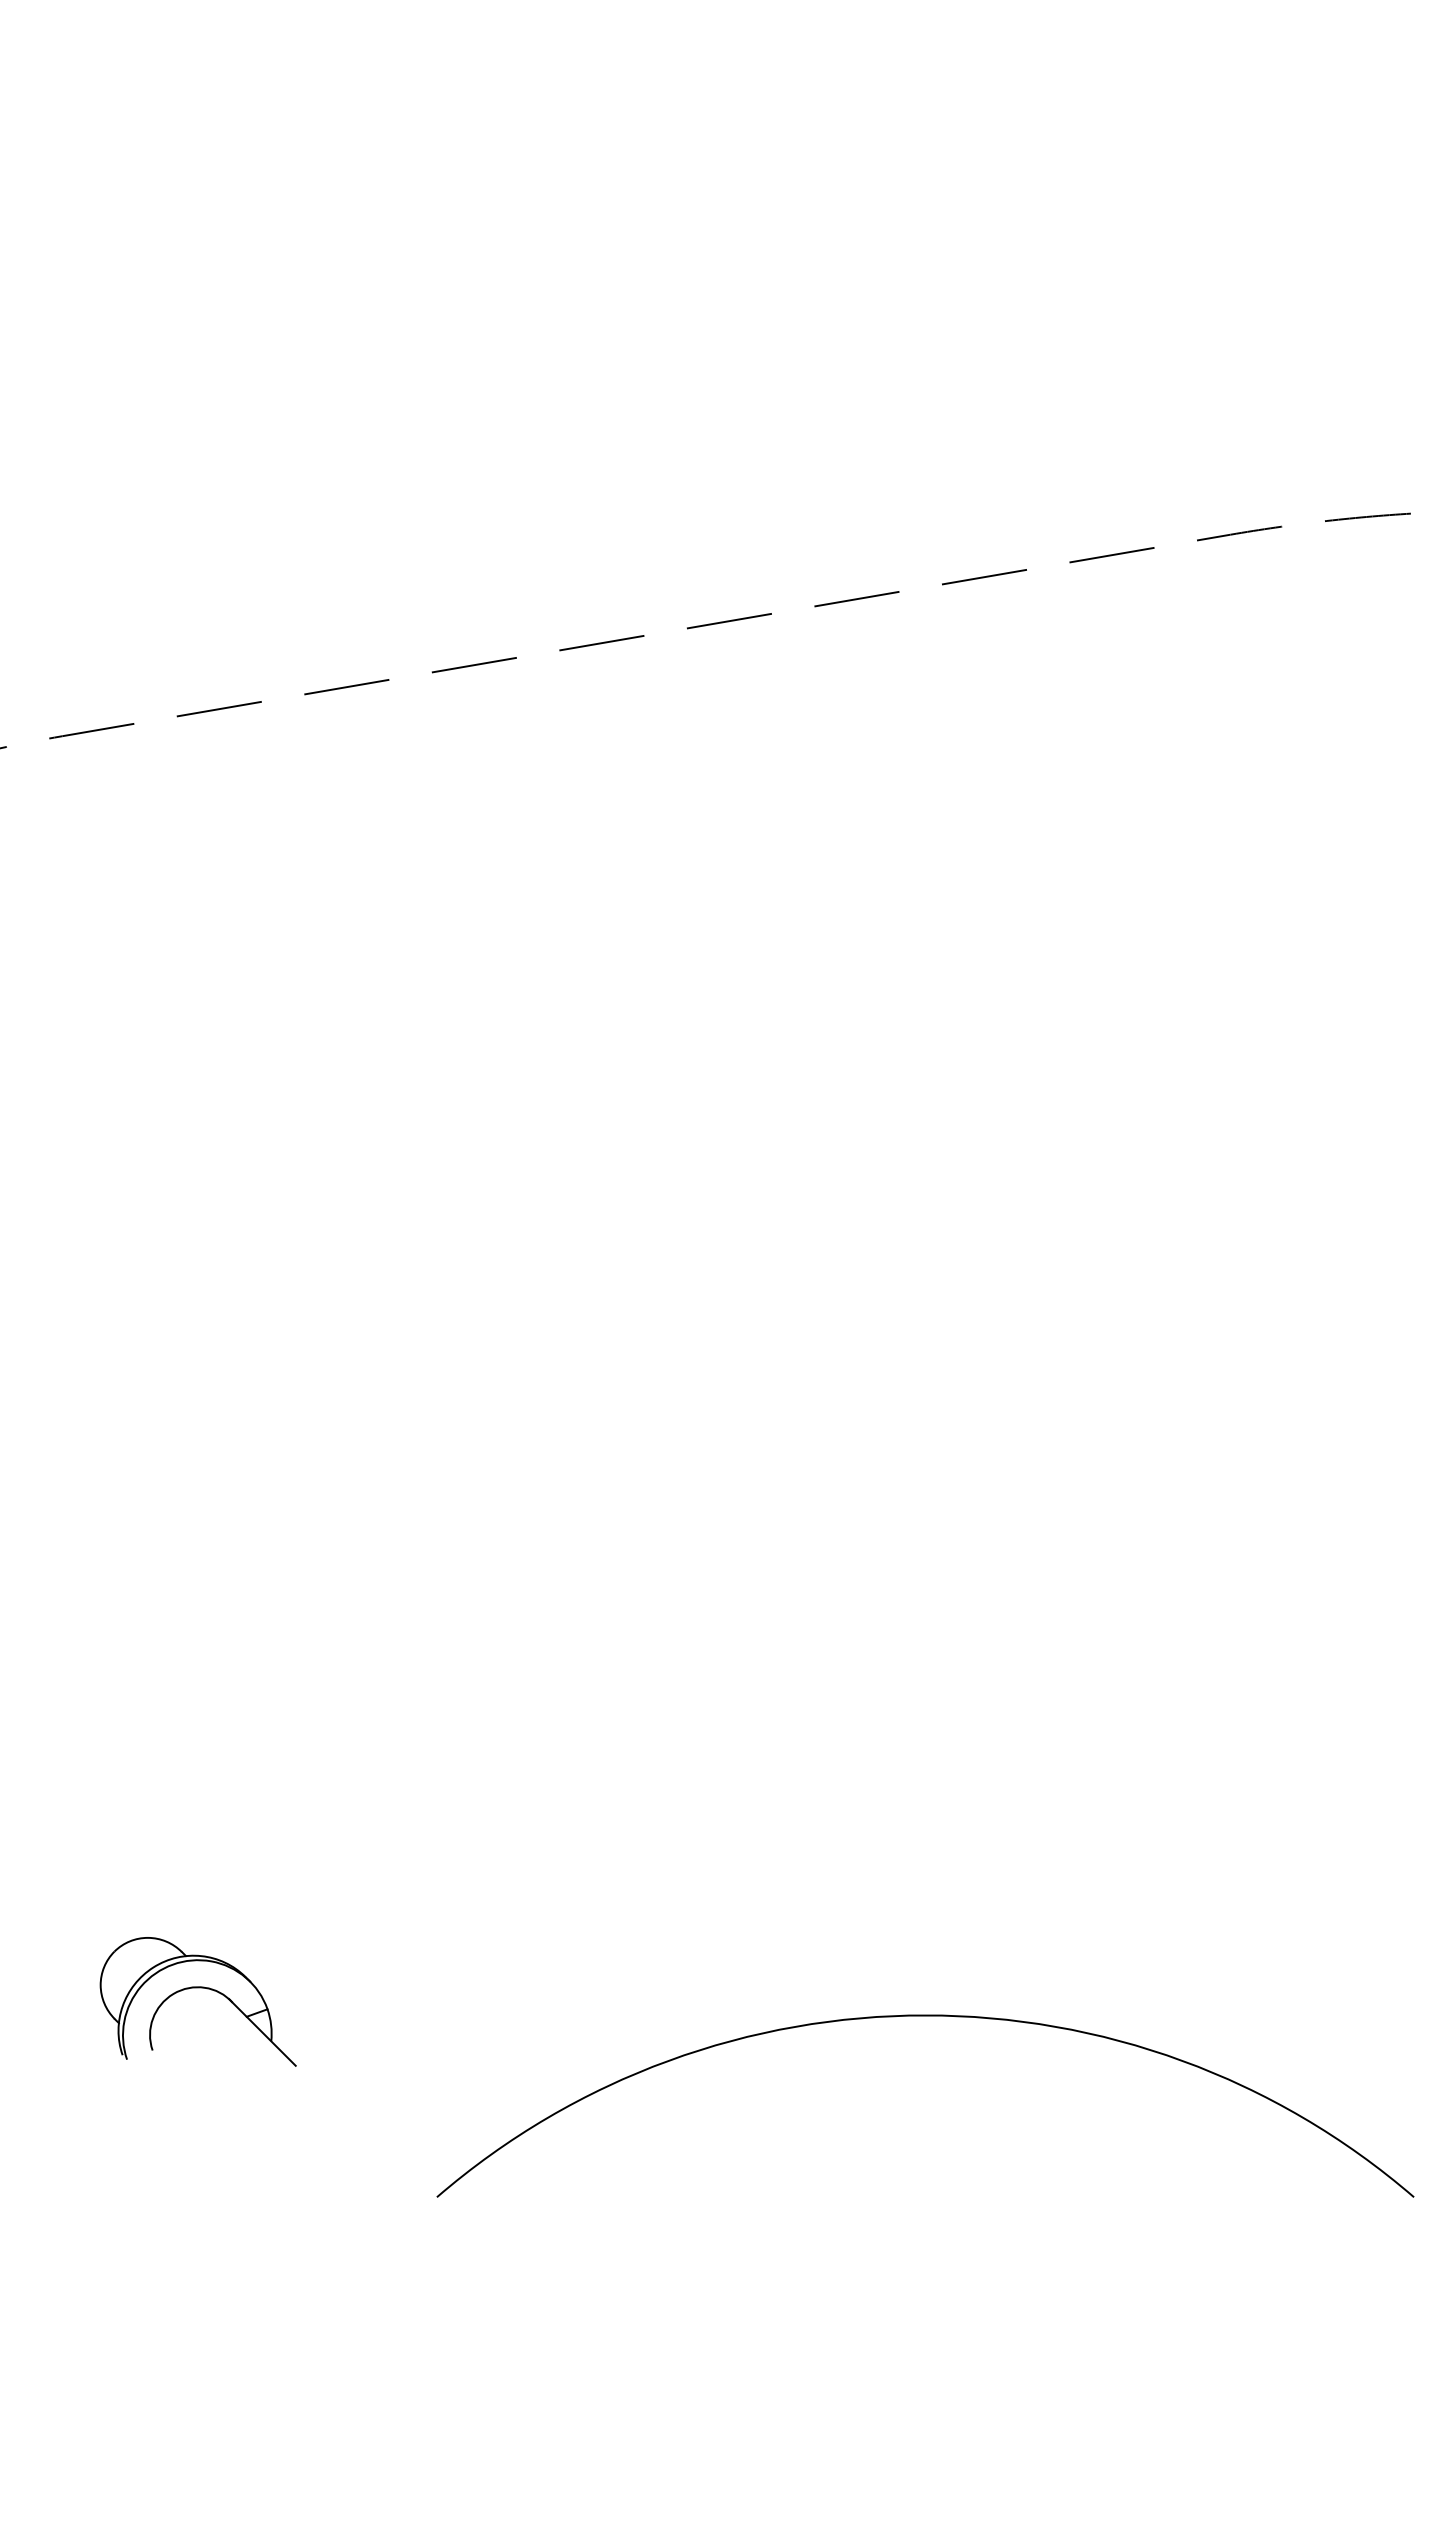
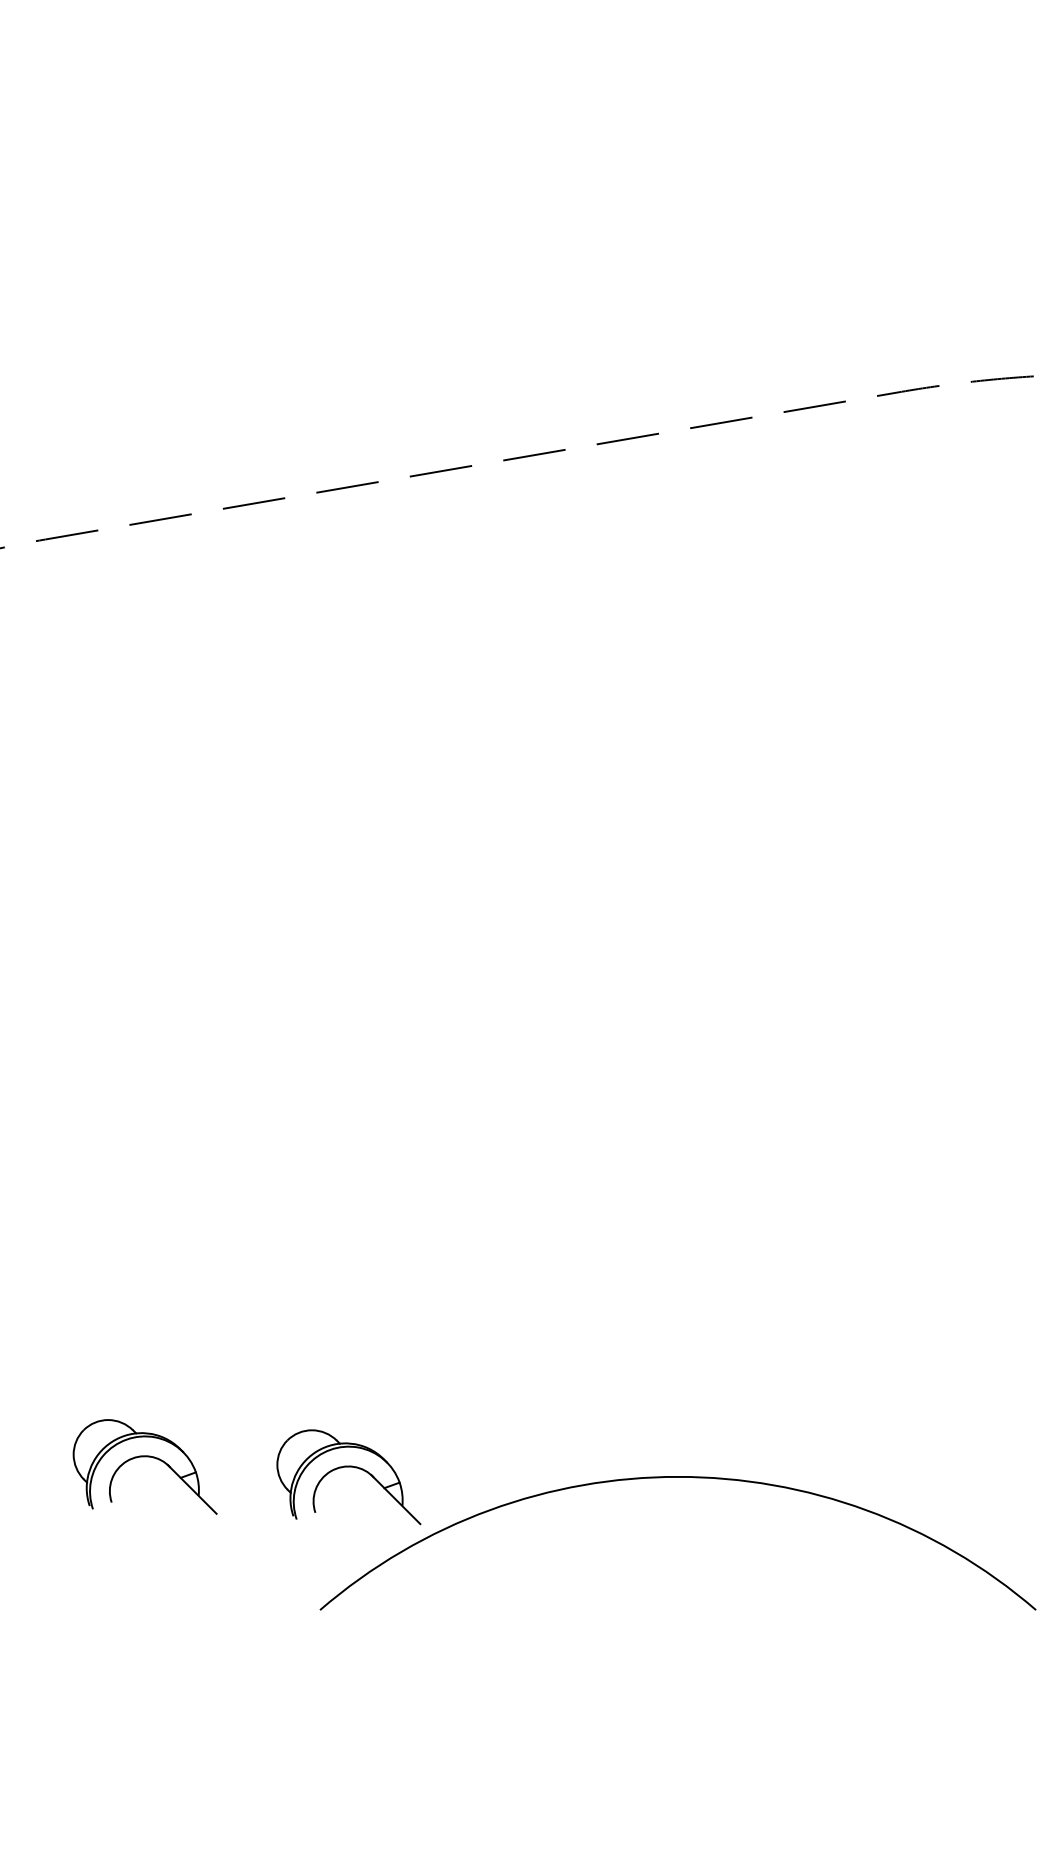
part: (475, 2002) -> (348, 1467), added

